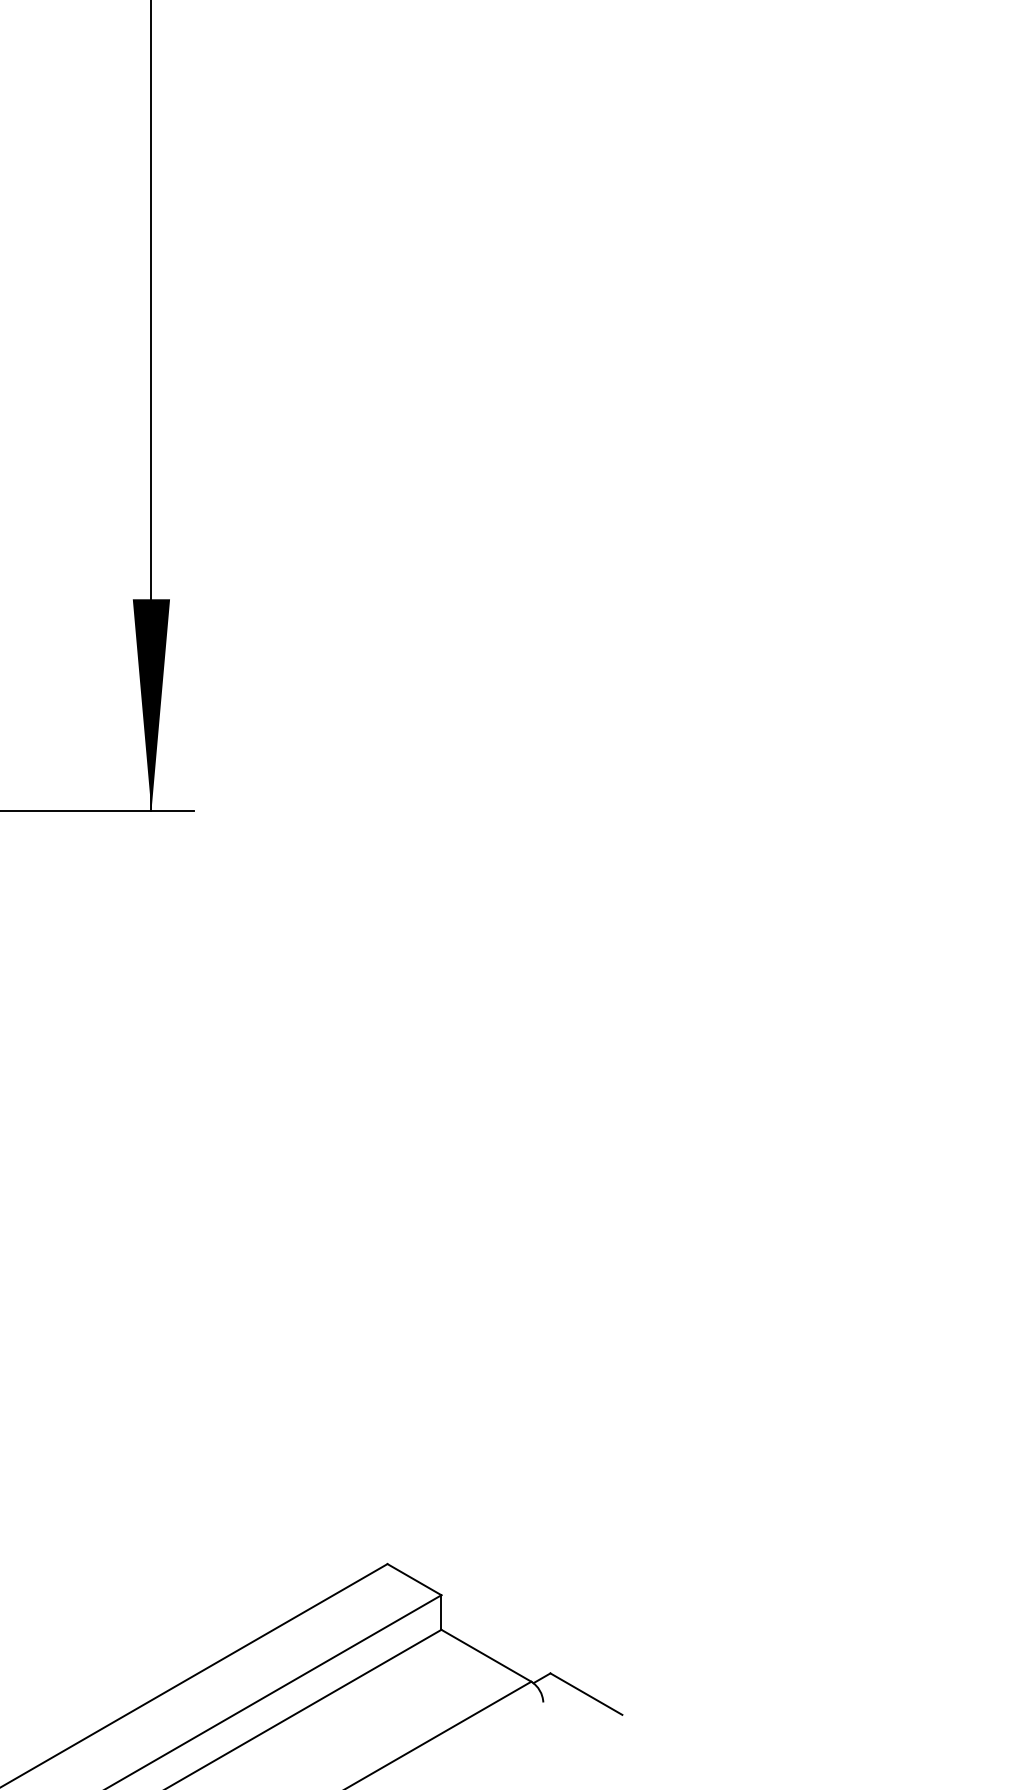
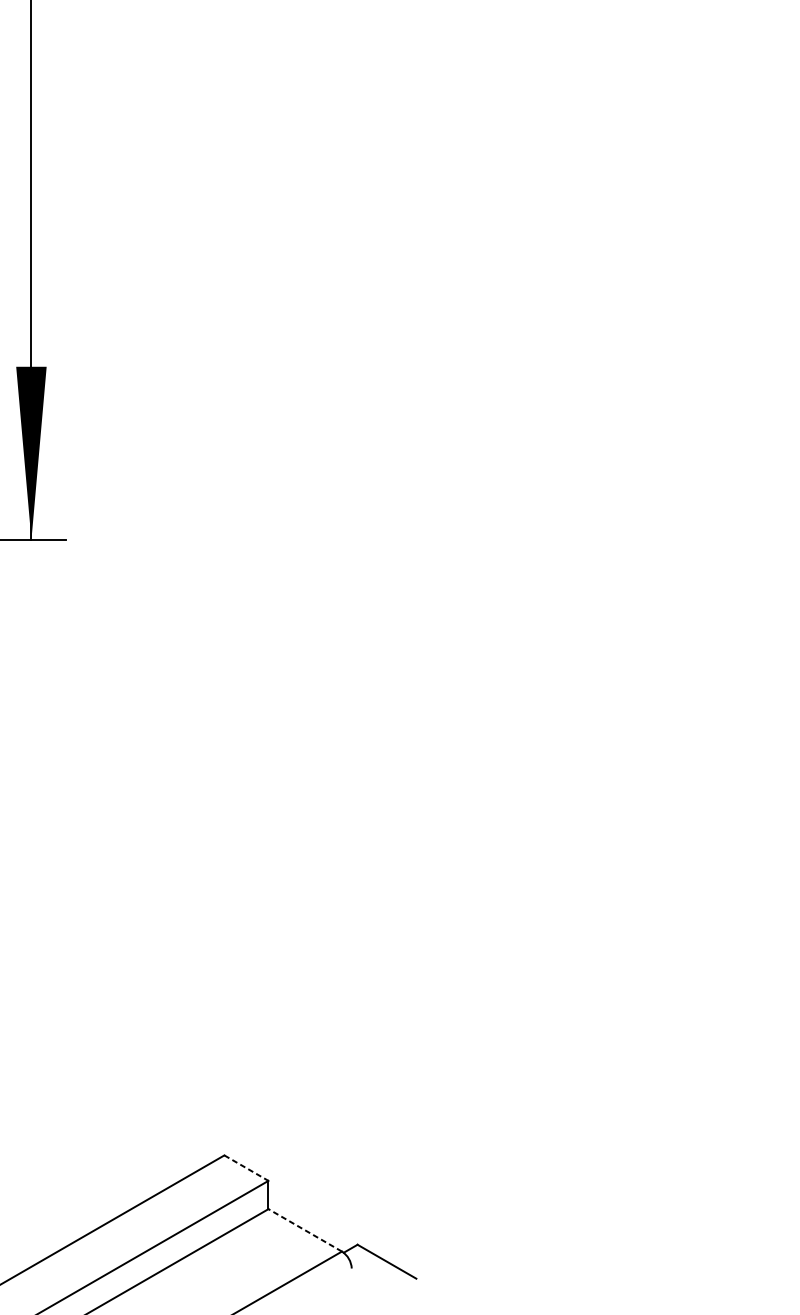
line: (414, 1579) -> (246, 1168), solid -> dashed
line: (486, 1655) -> (305, 1230), solid -> dashed

